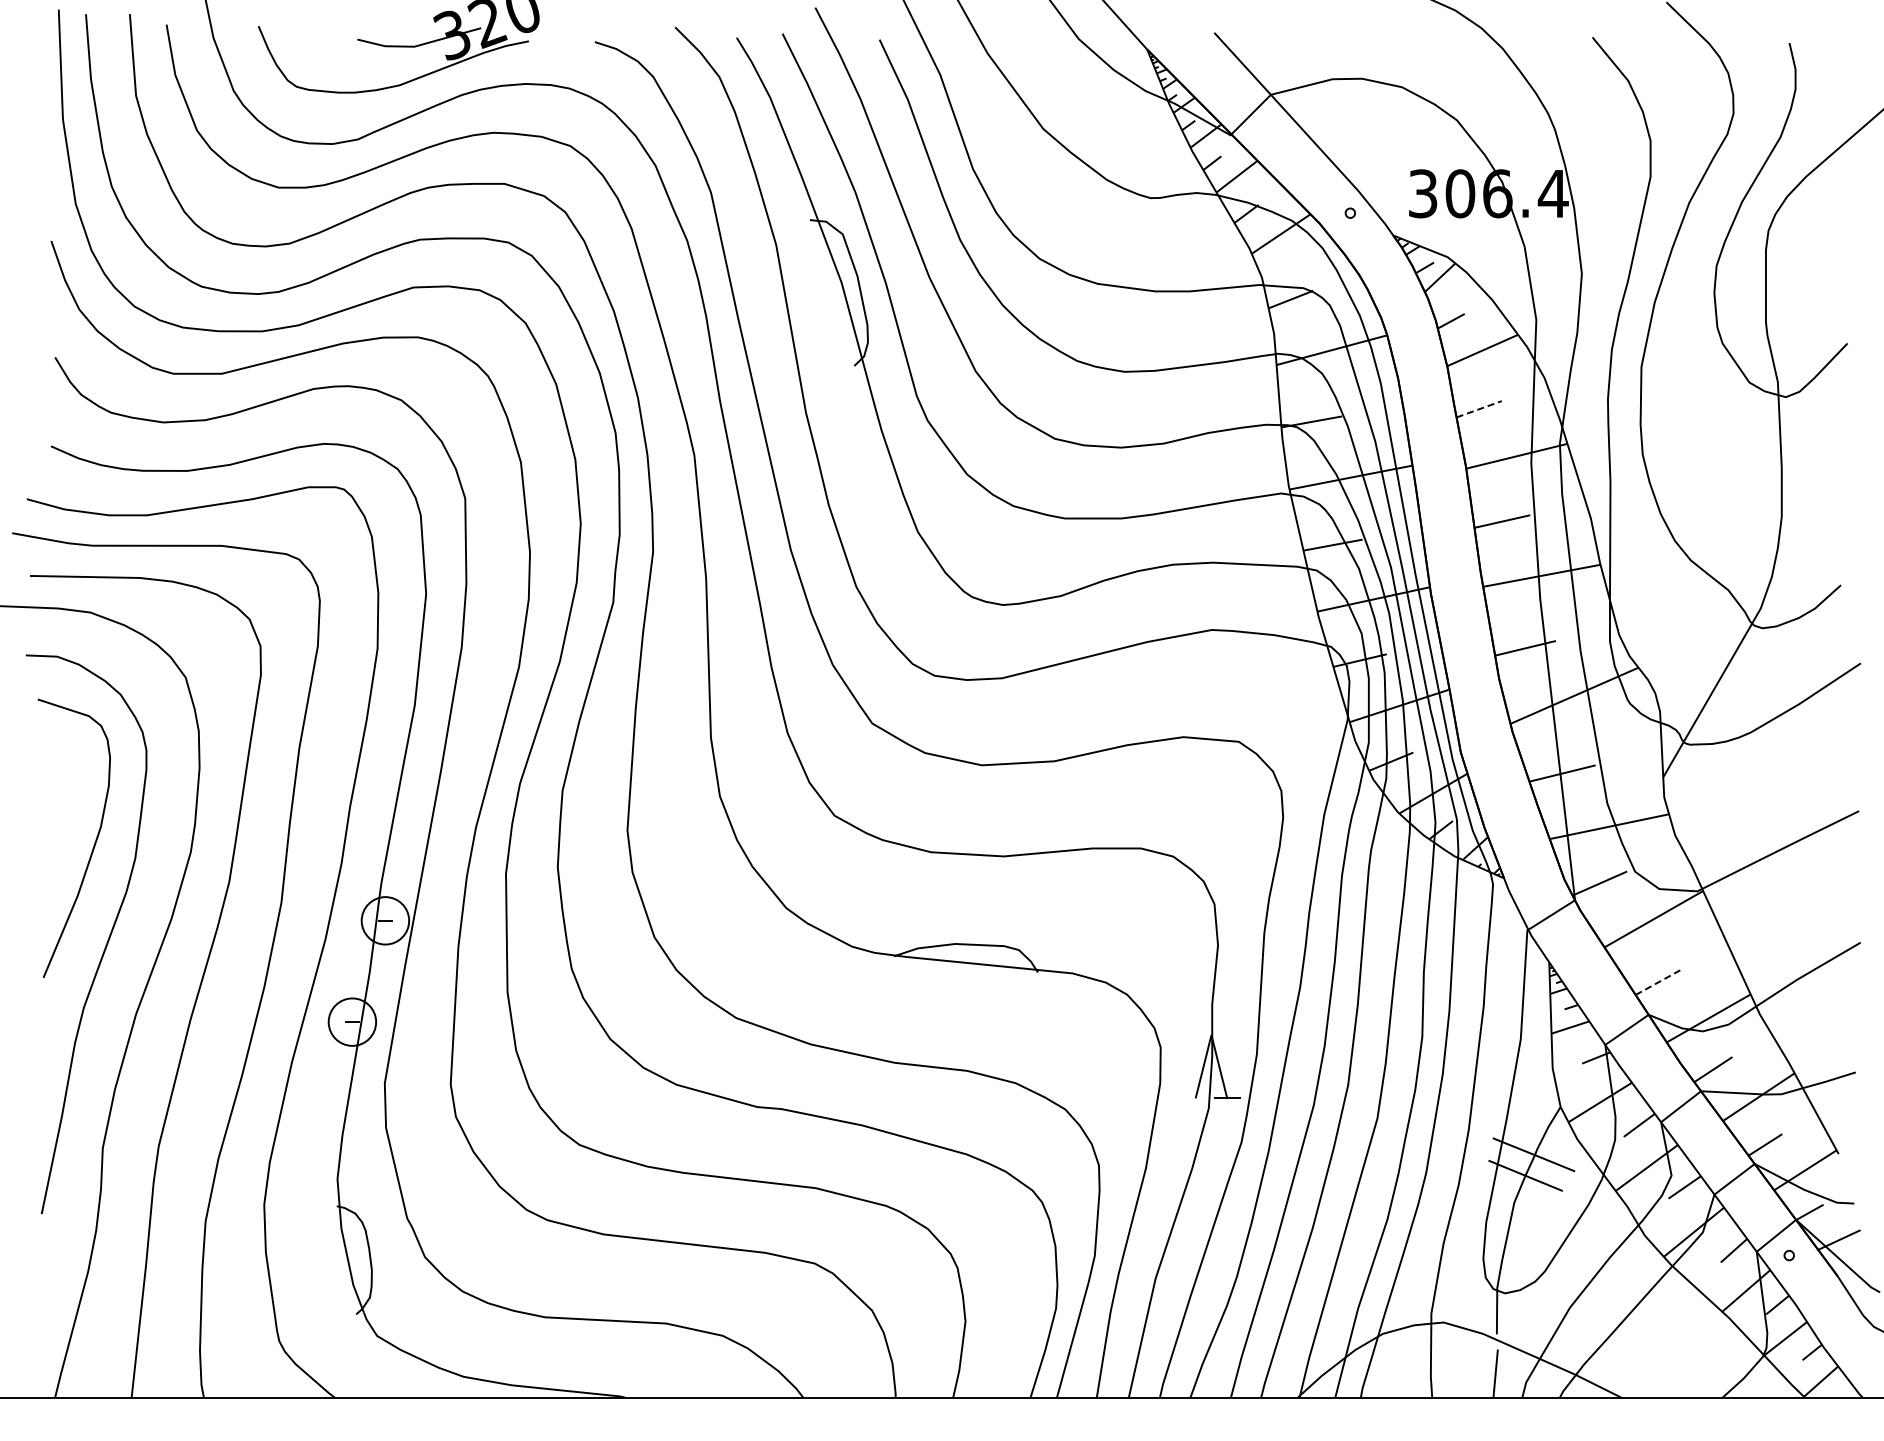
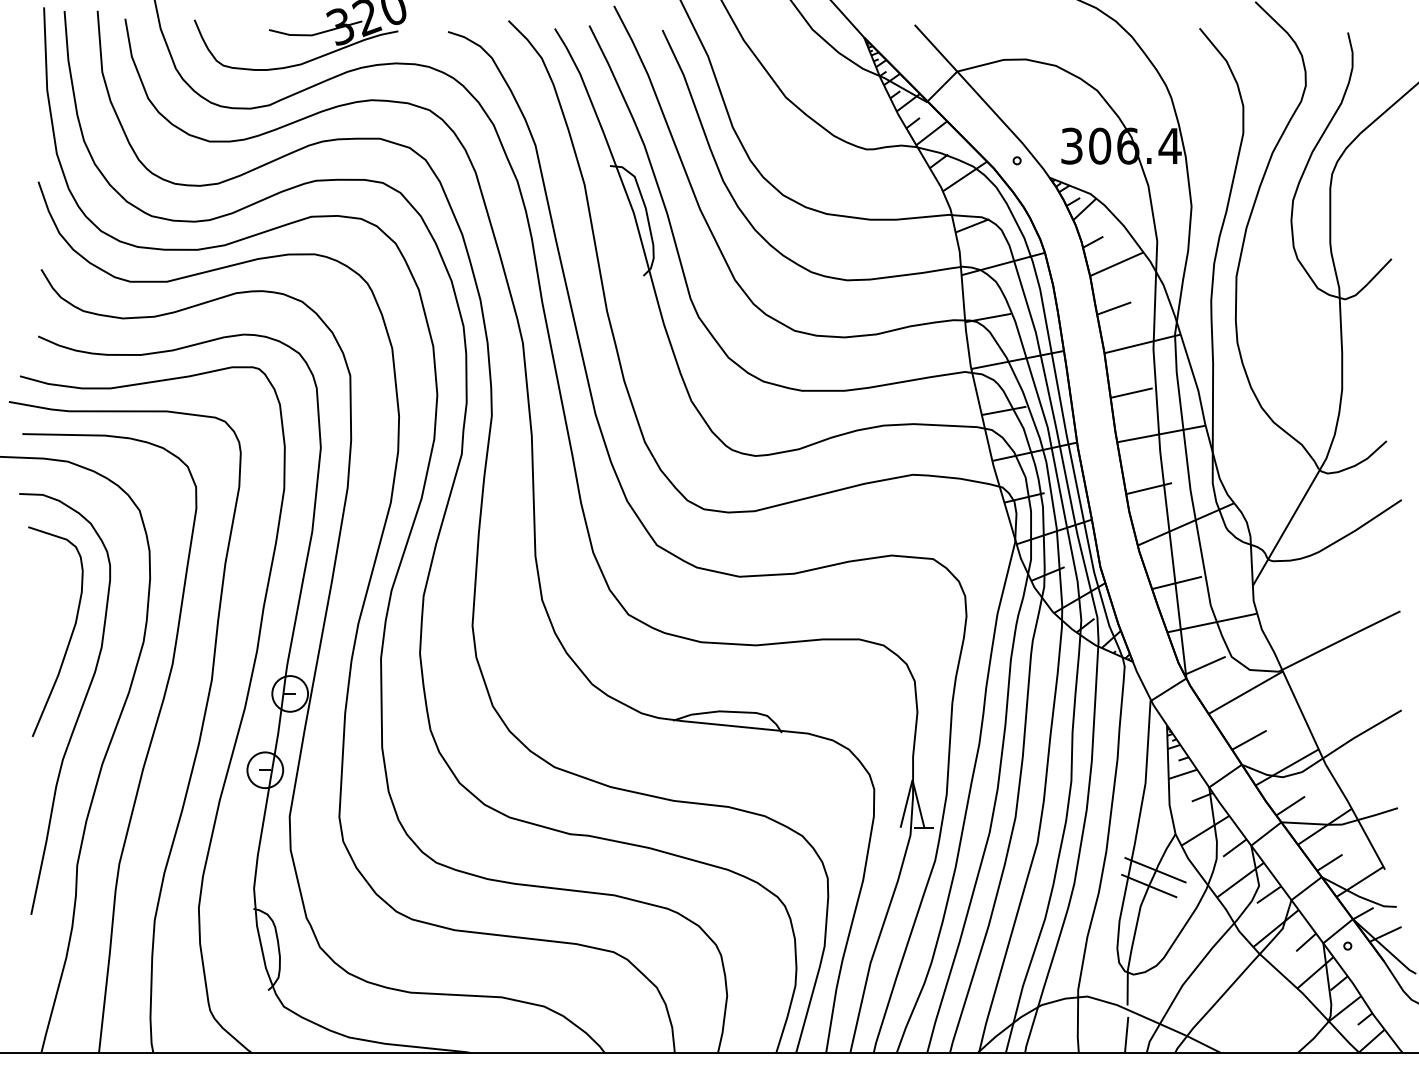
line: (1479, 409) -> (1114, 308), dashed -> solid
line: (1659, 982) -> (1250, 740), dashed -> solid

